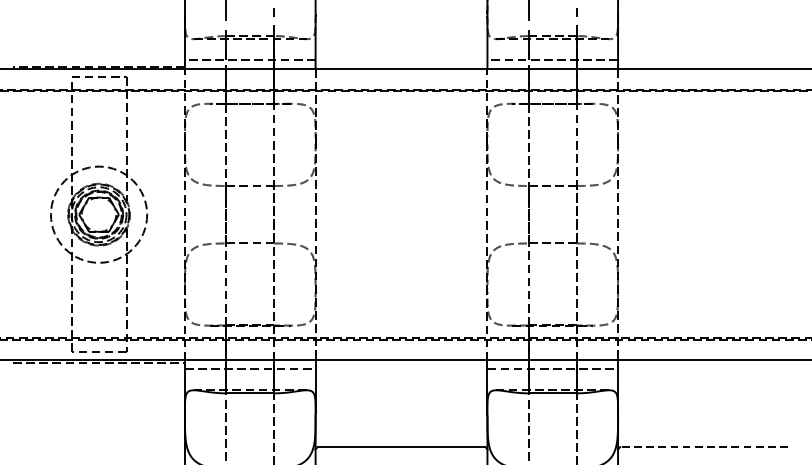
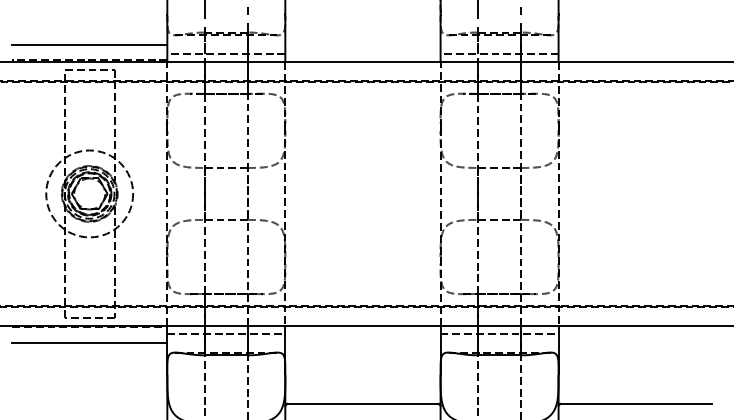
line: (98, 49) -> (89, 44), added
line: (98, 379) -> (89, 342), added
line: (704, 446) -> (636, 403), dashed -> solid

